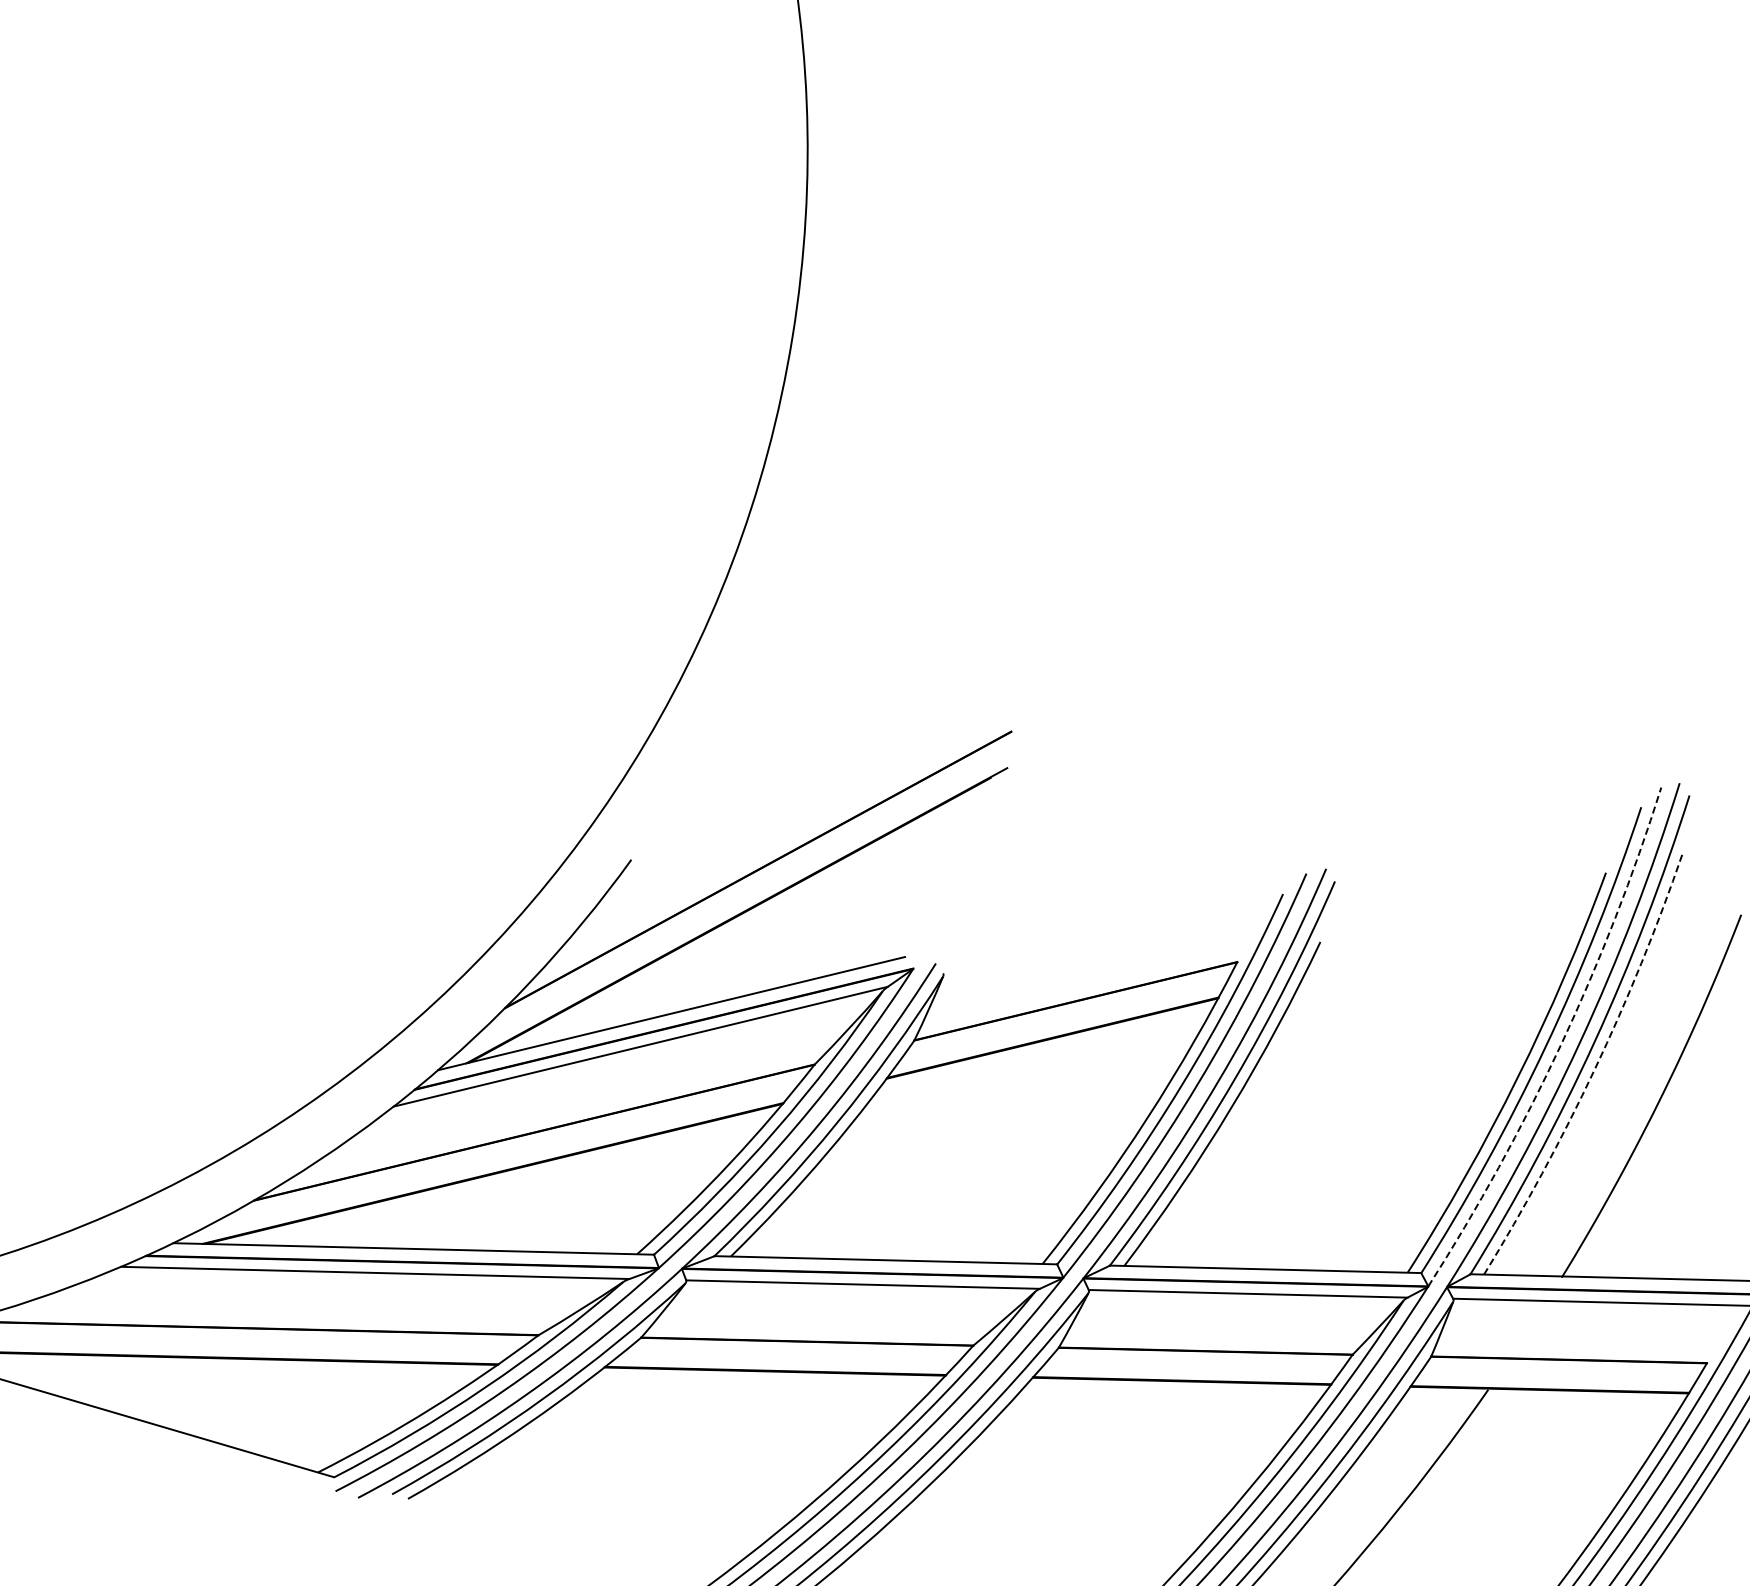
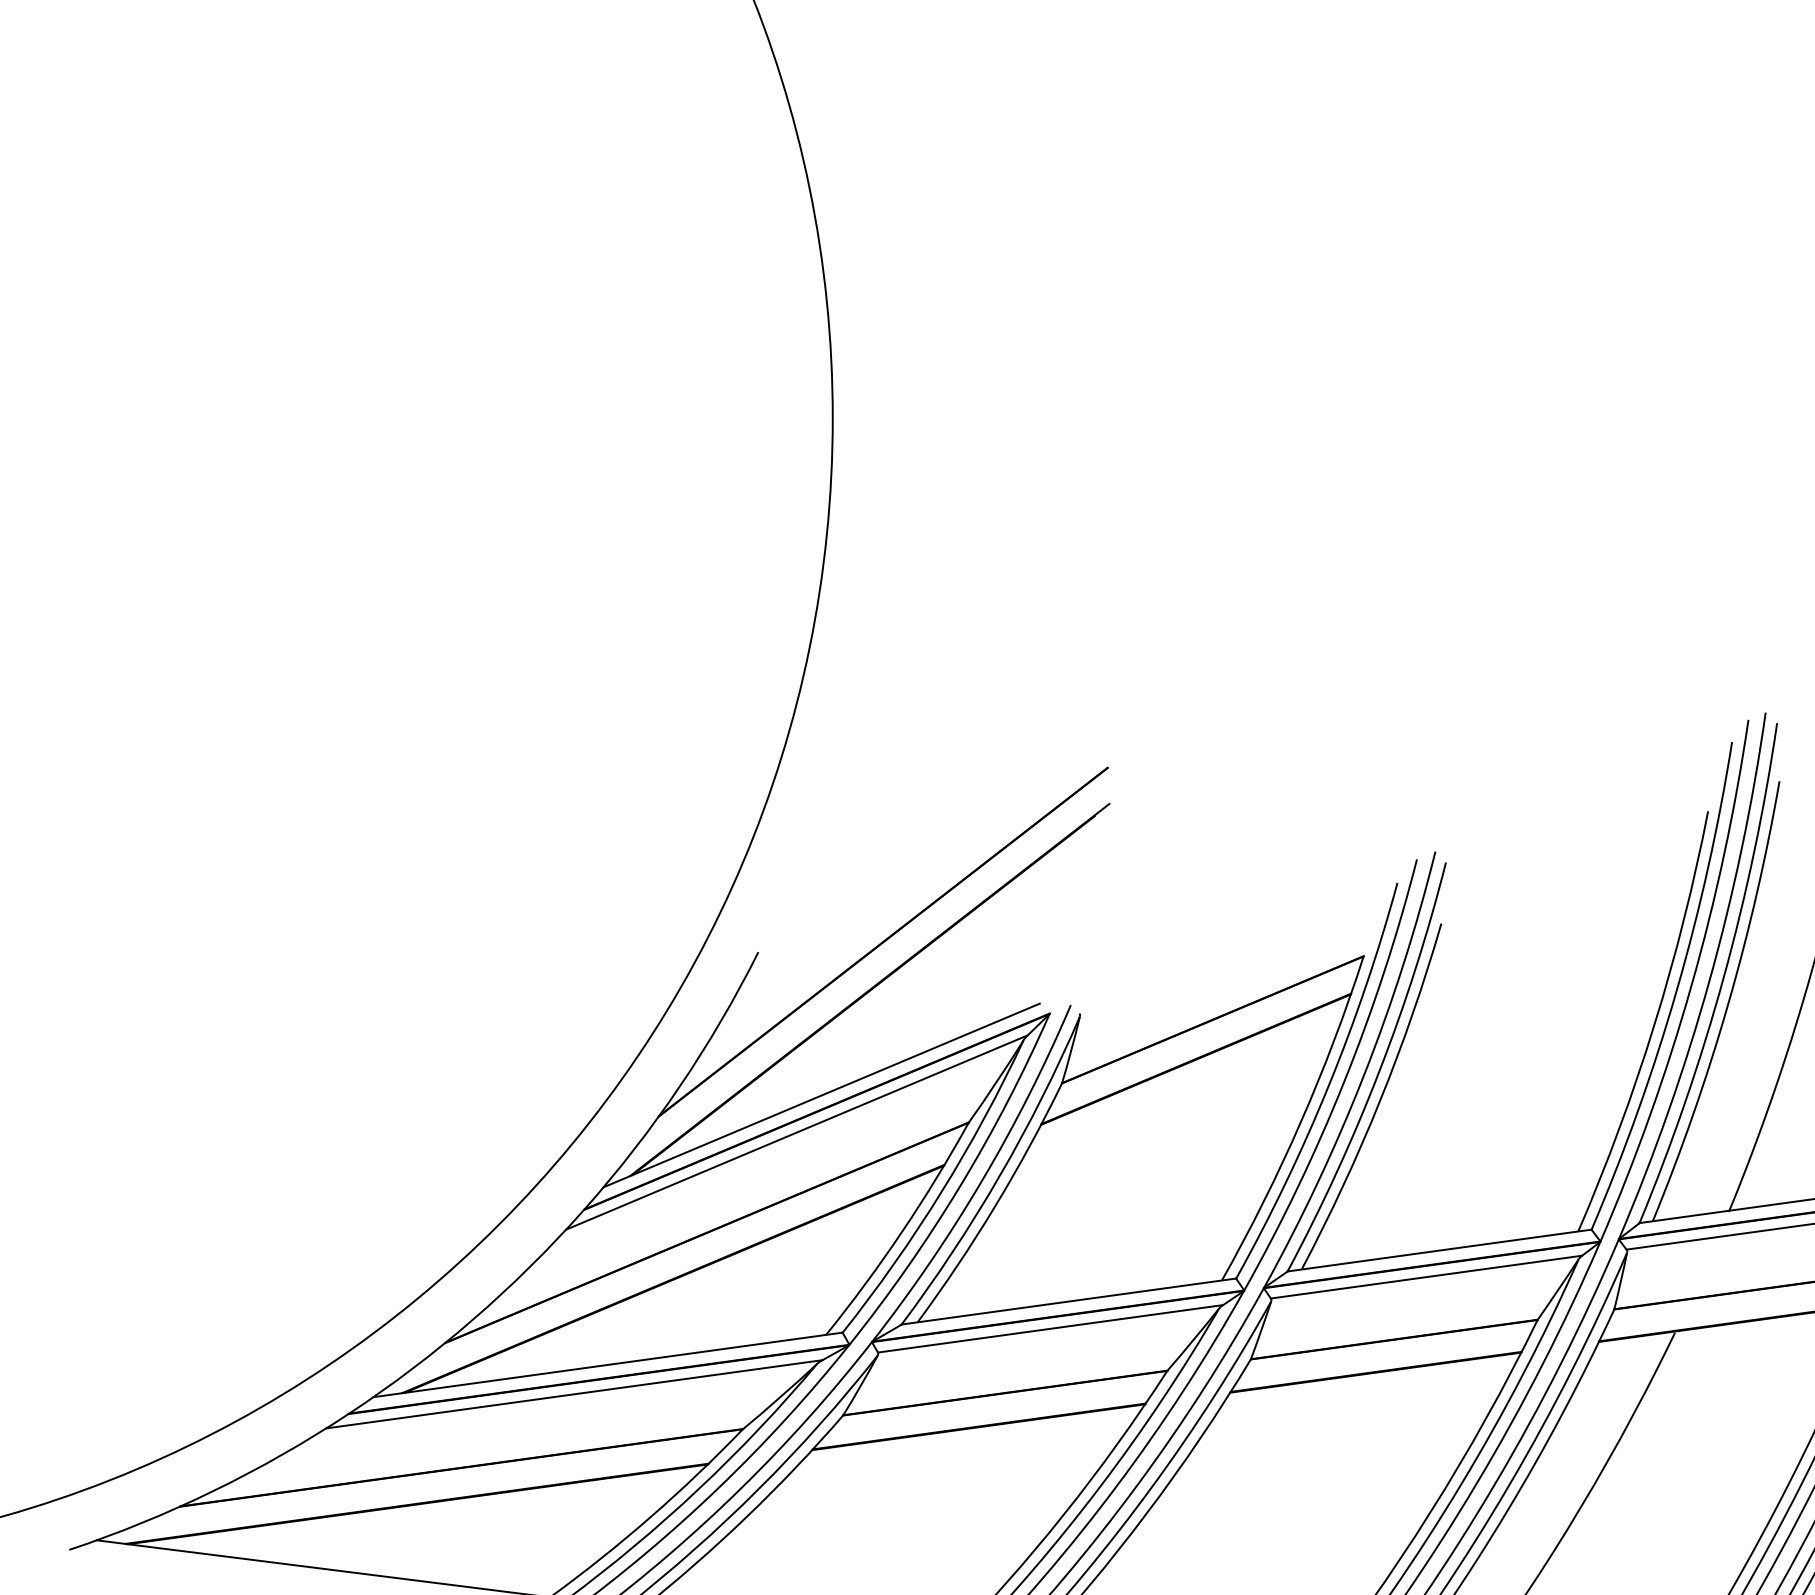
arc: (1561, 1044) -> (1691, 985), dashed -> solid
arc: (1595, 1069) -> (1728, 1004), dashed -> solid

